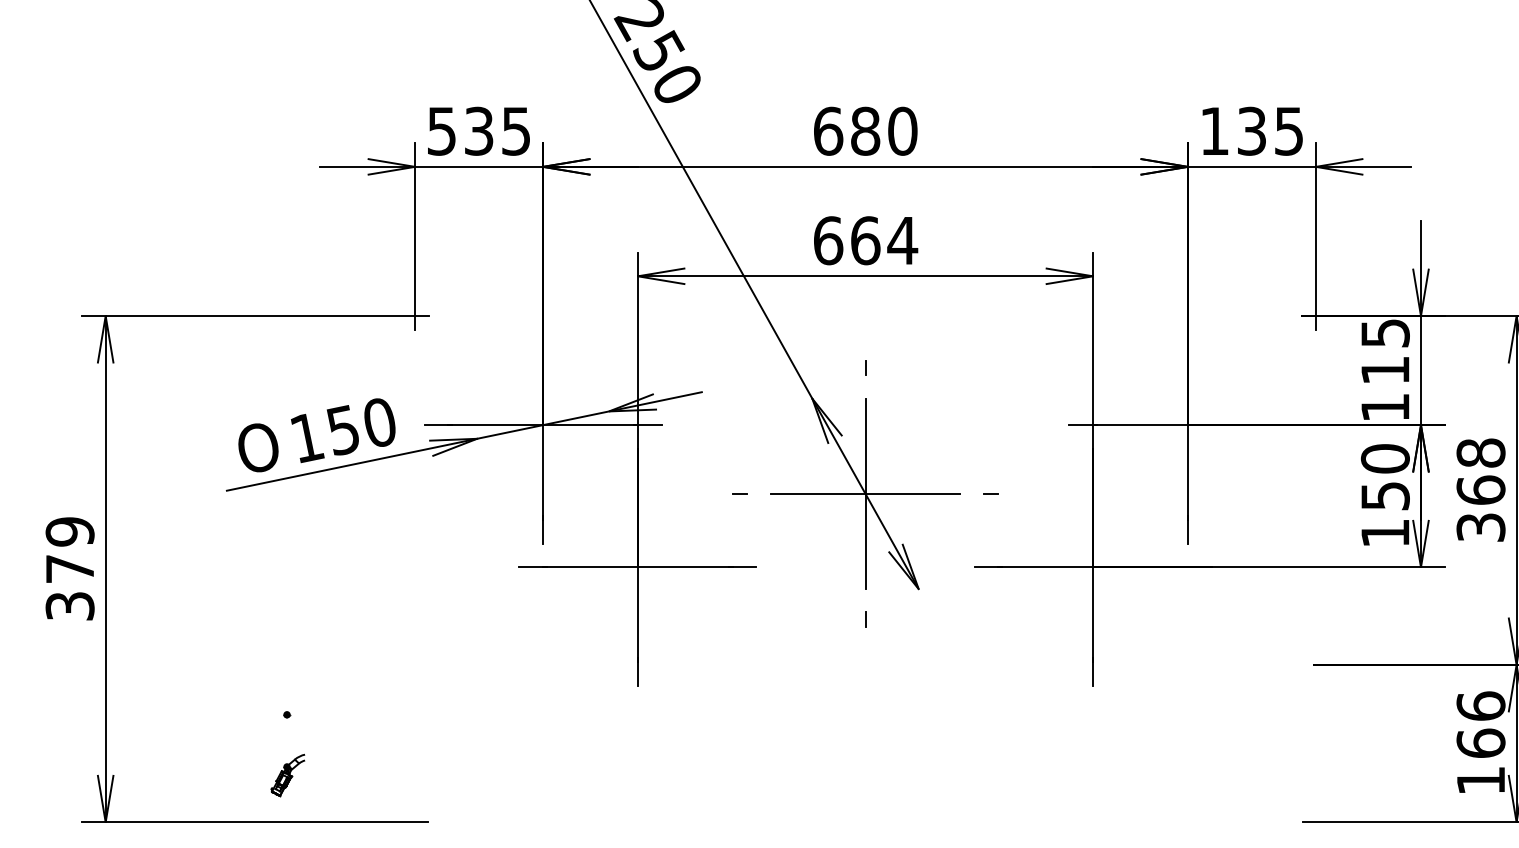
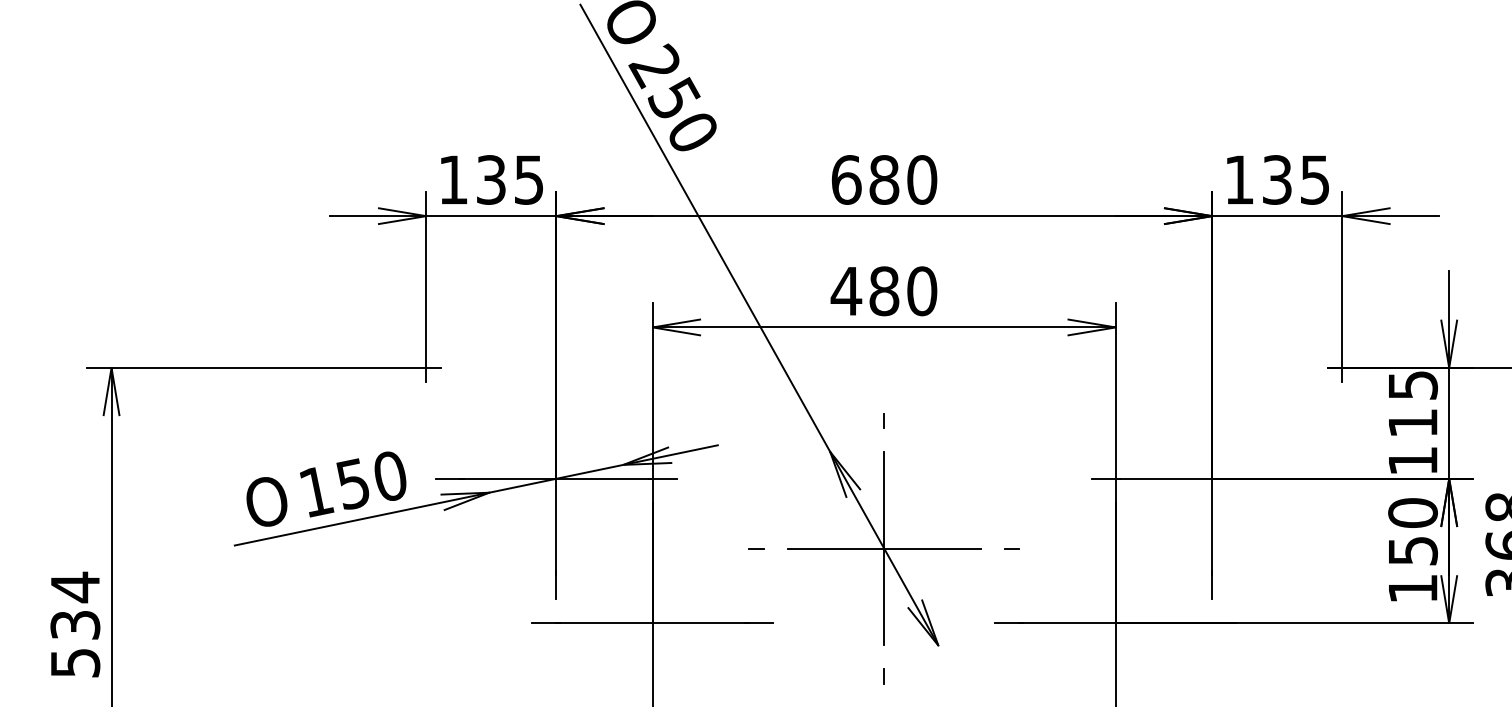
text: (441, 131) -> (453, 180), 535 -> 135
text: (865, 240) -> (884, 291), 664 -> 480
text: (69, 567) -> (74, 623), 379 -> 534

